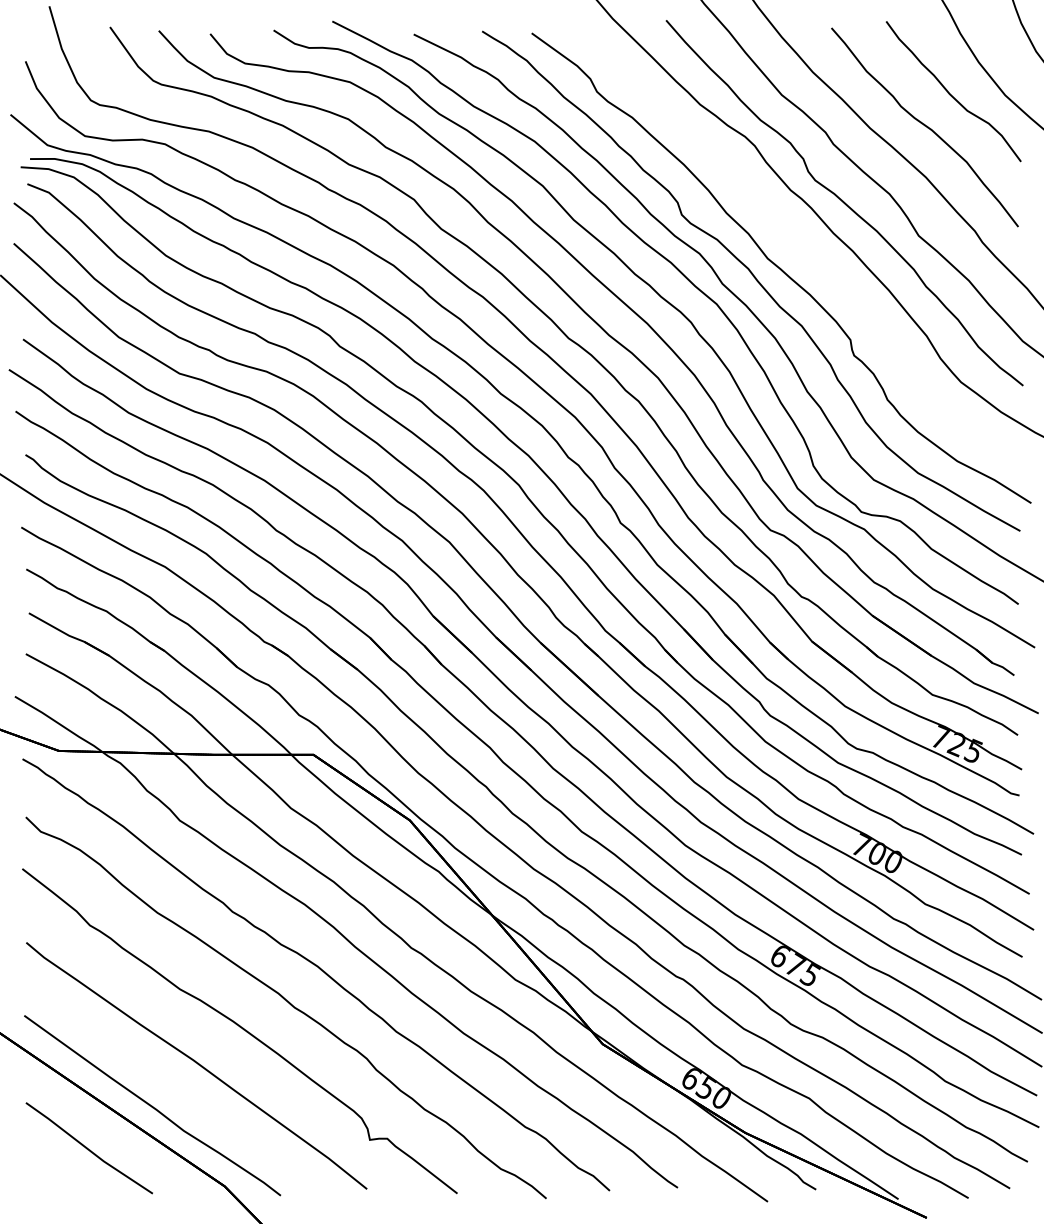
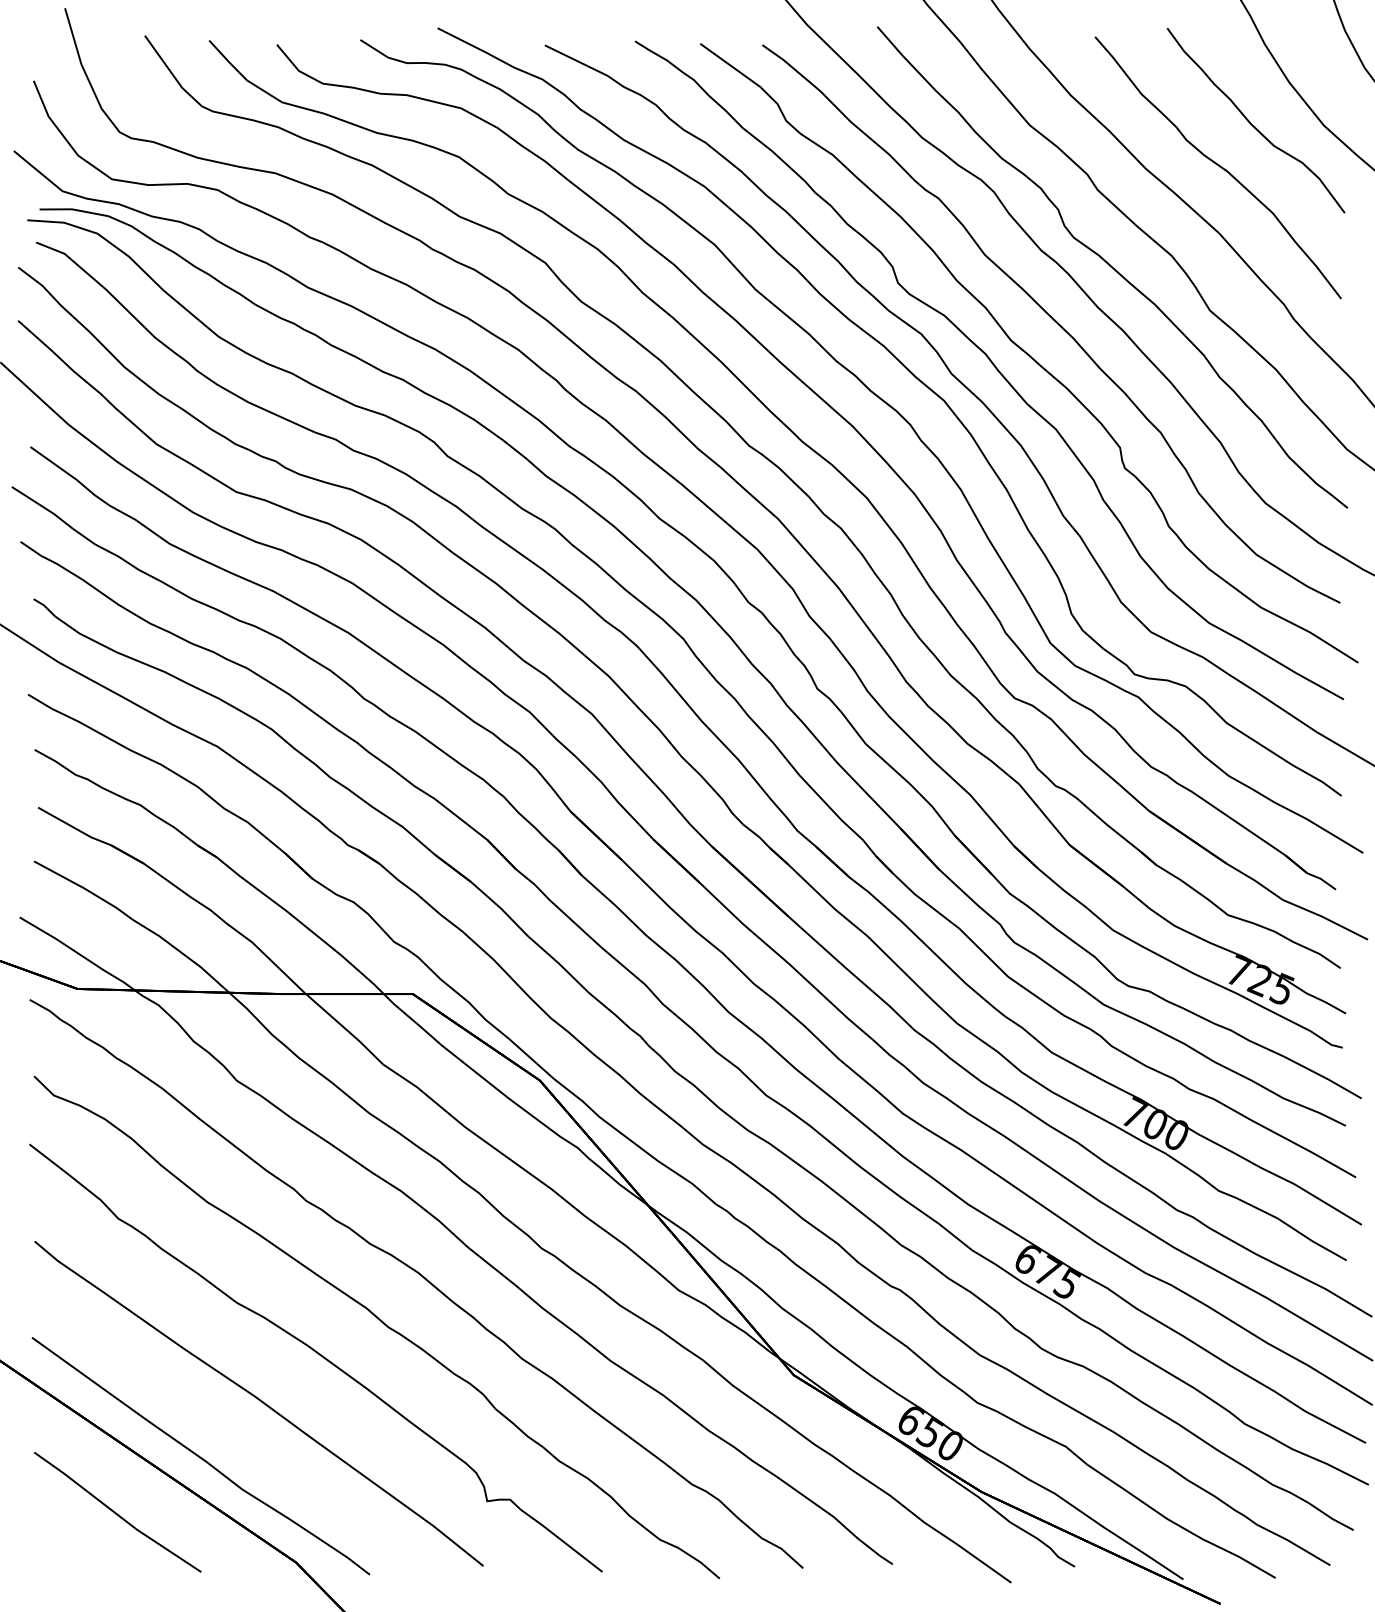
part: (797, 245) -> (1050, 323), added

